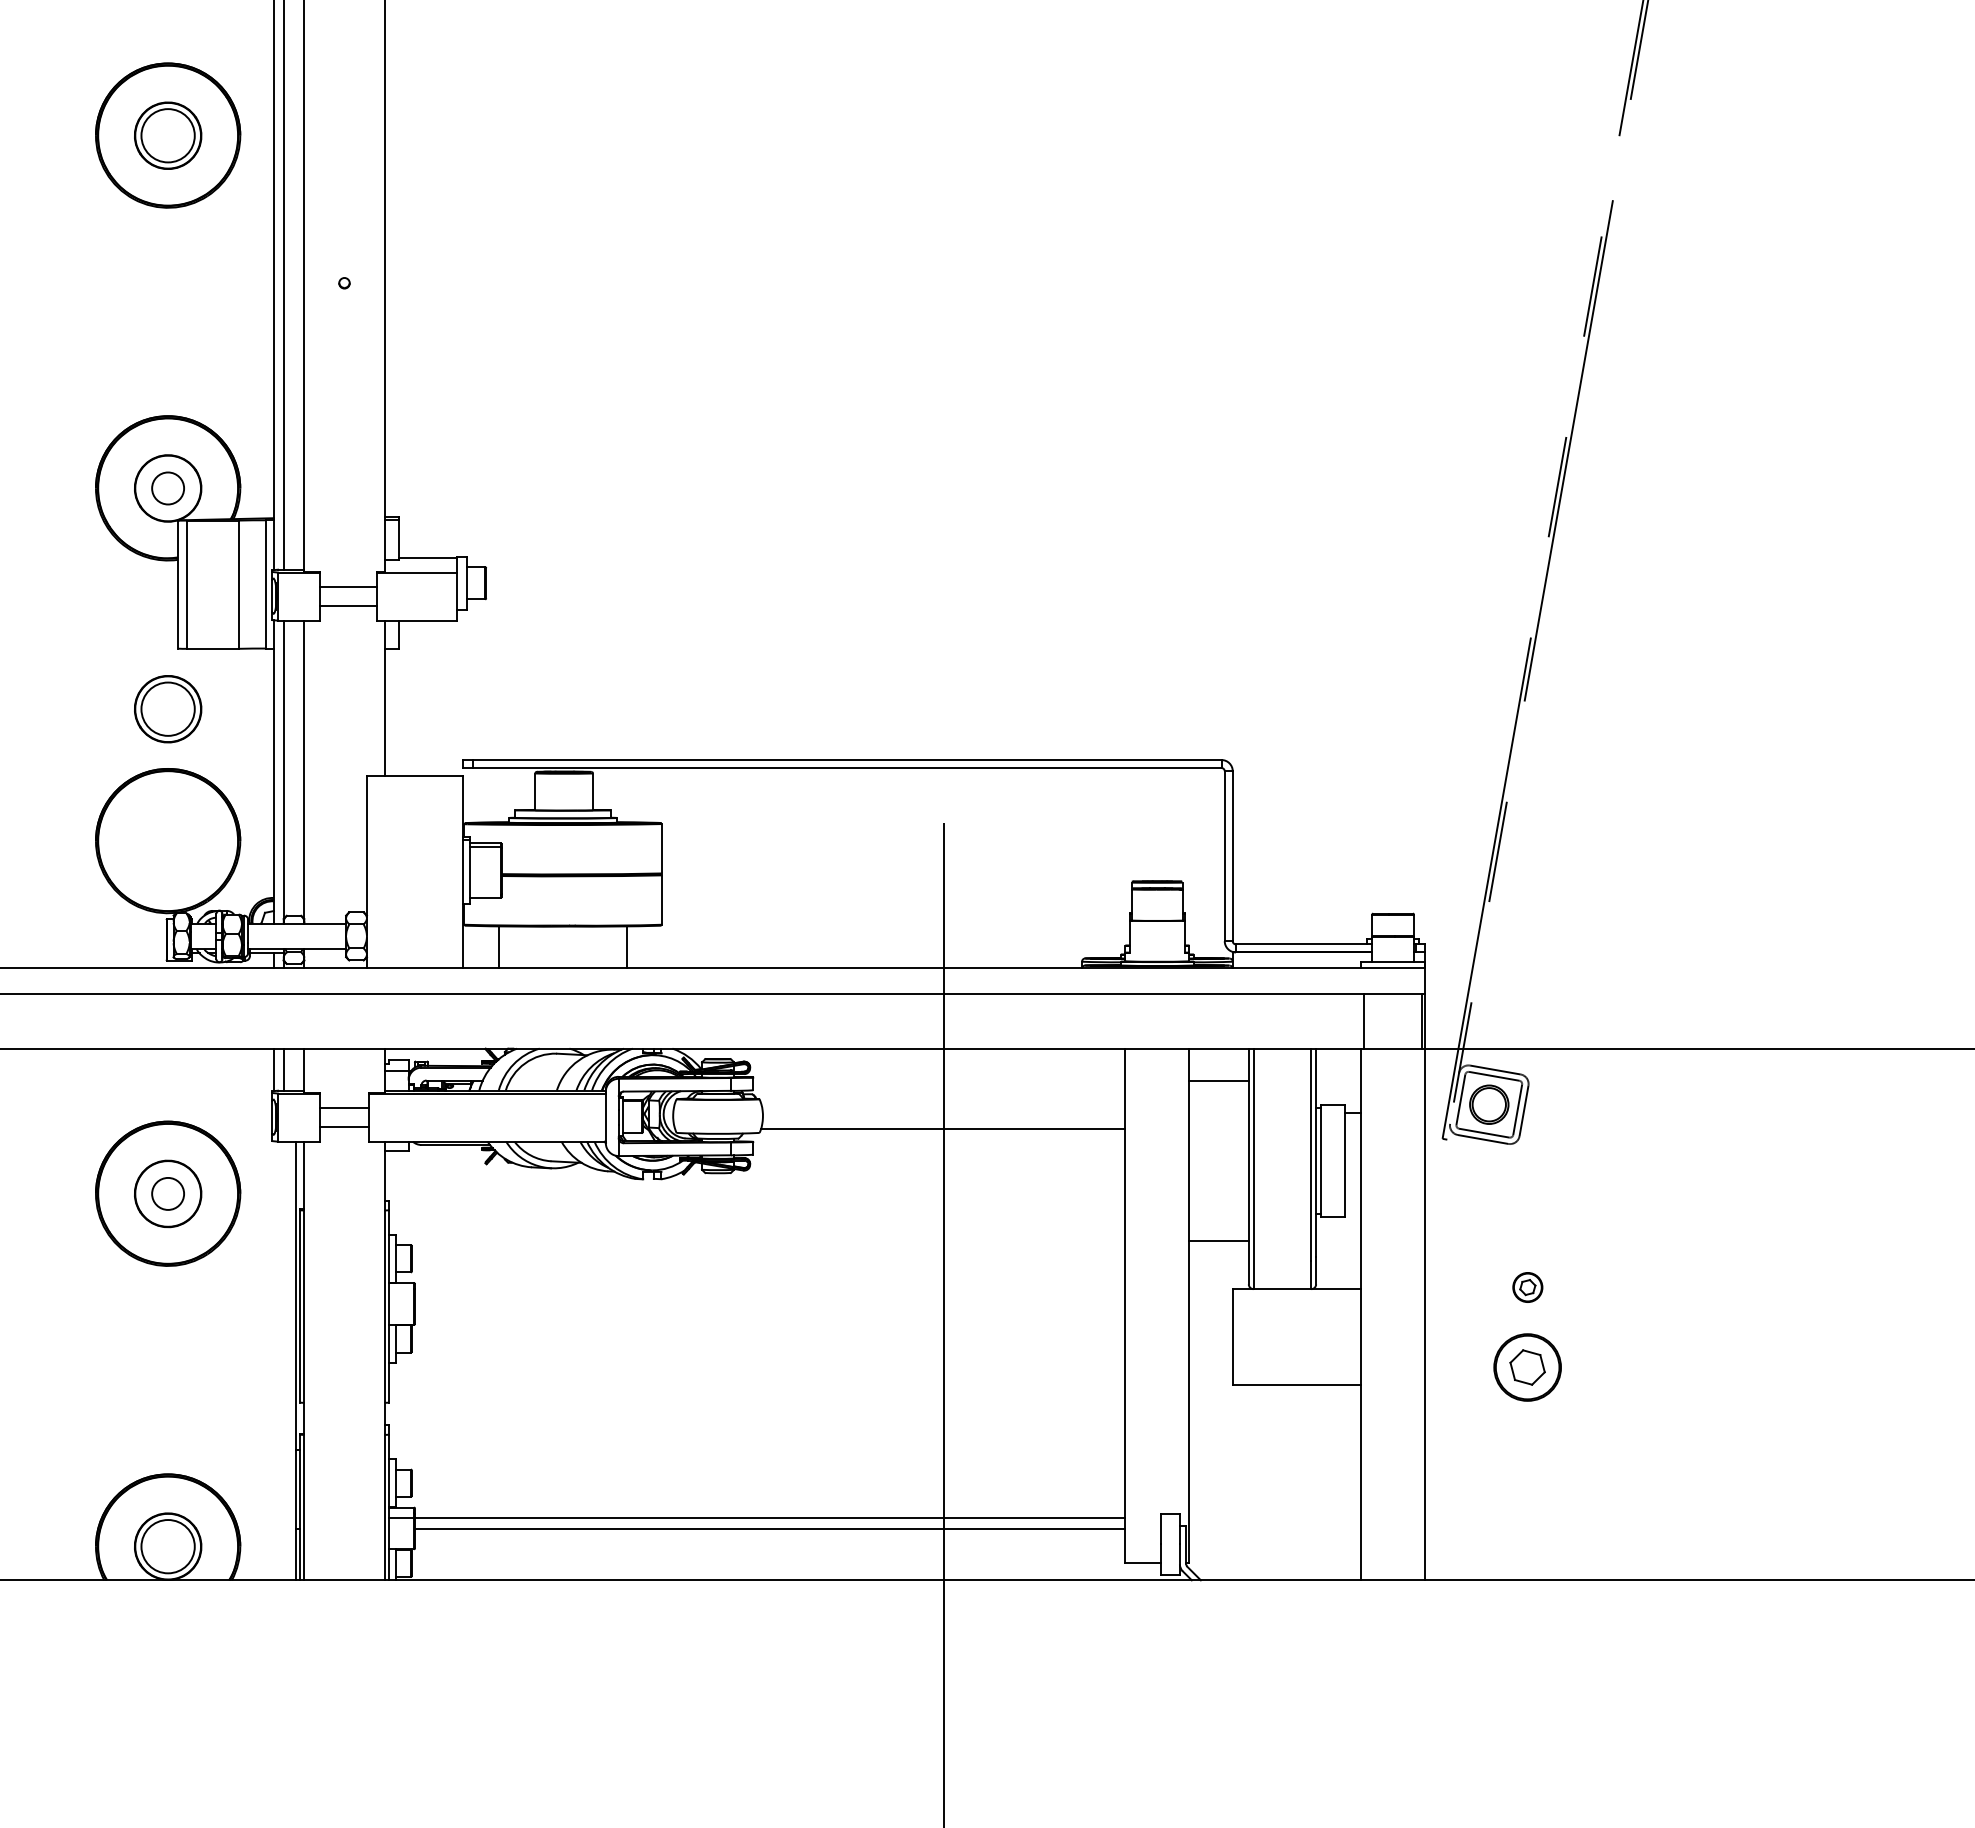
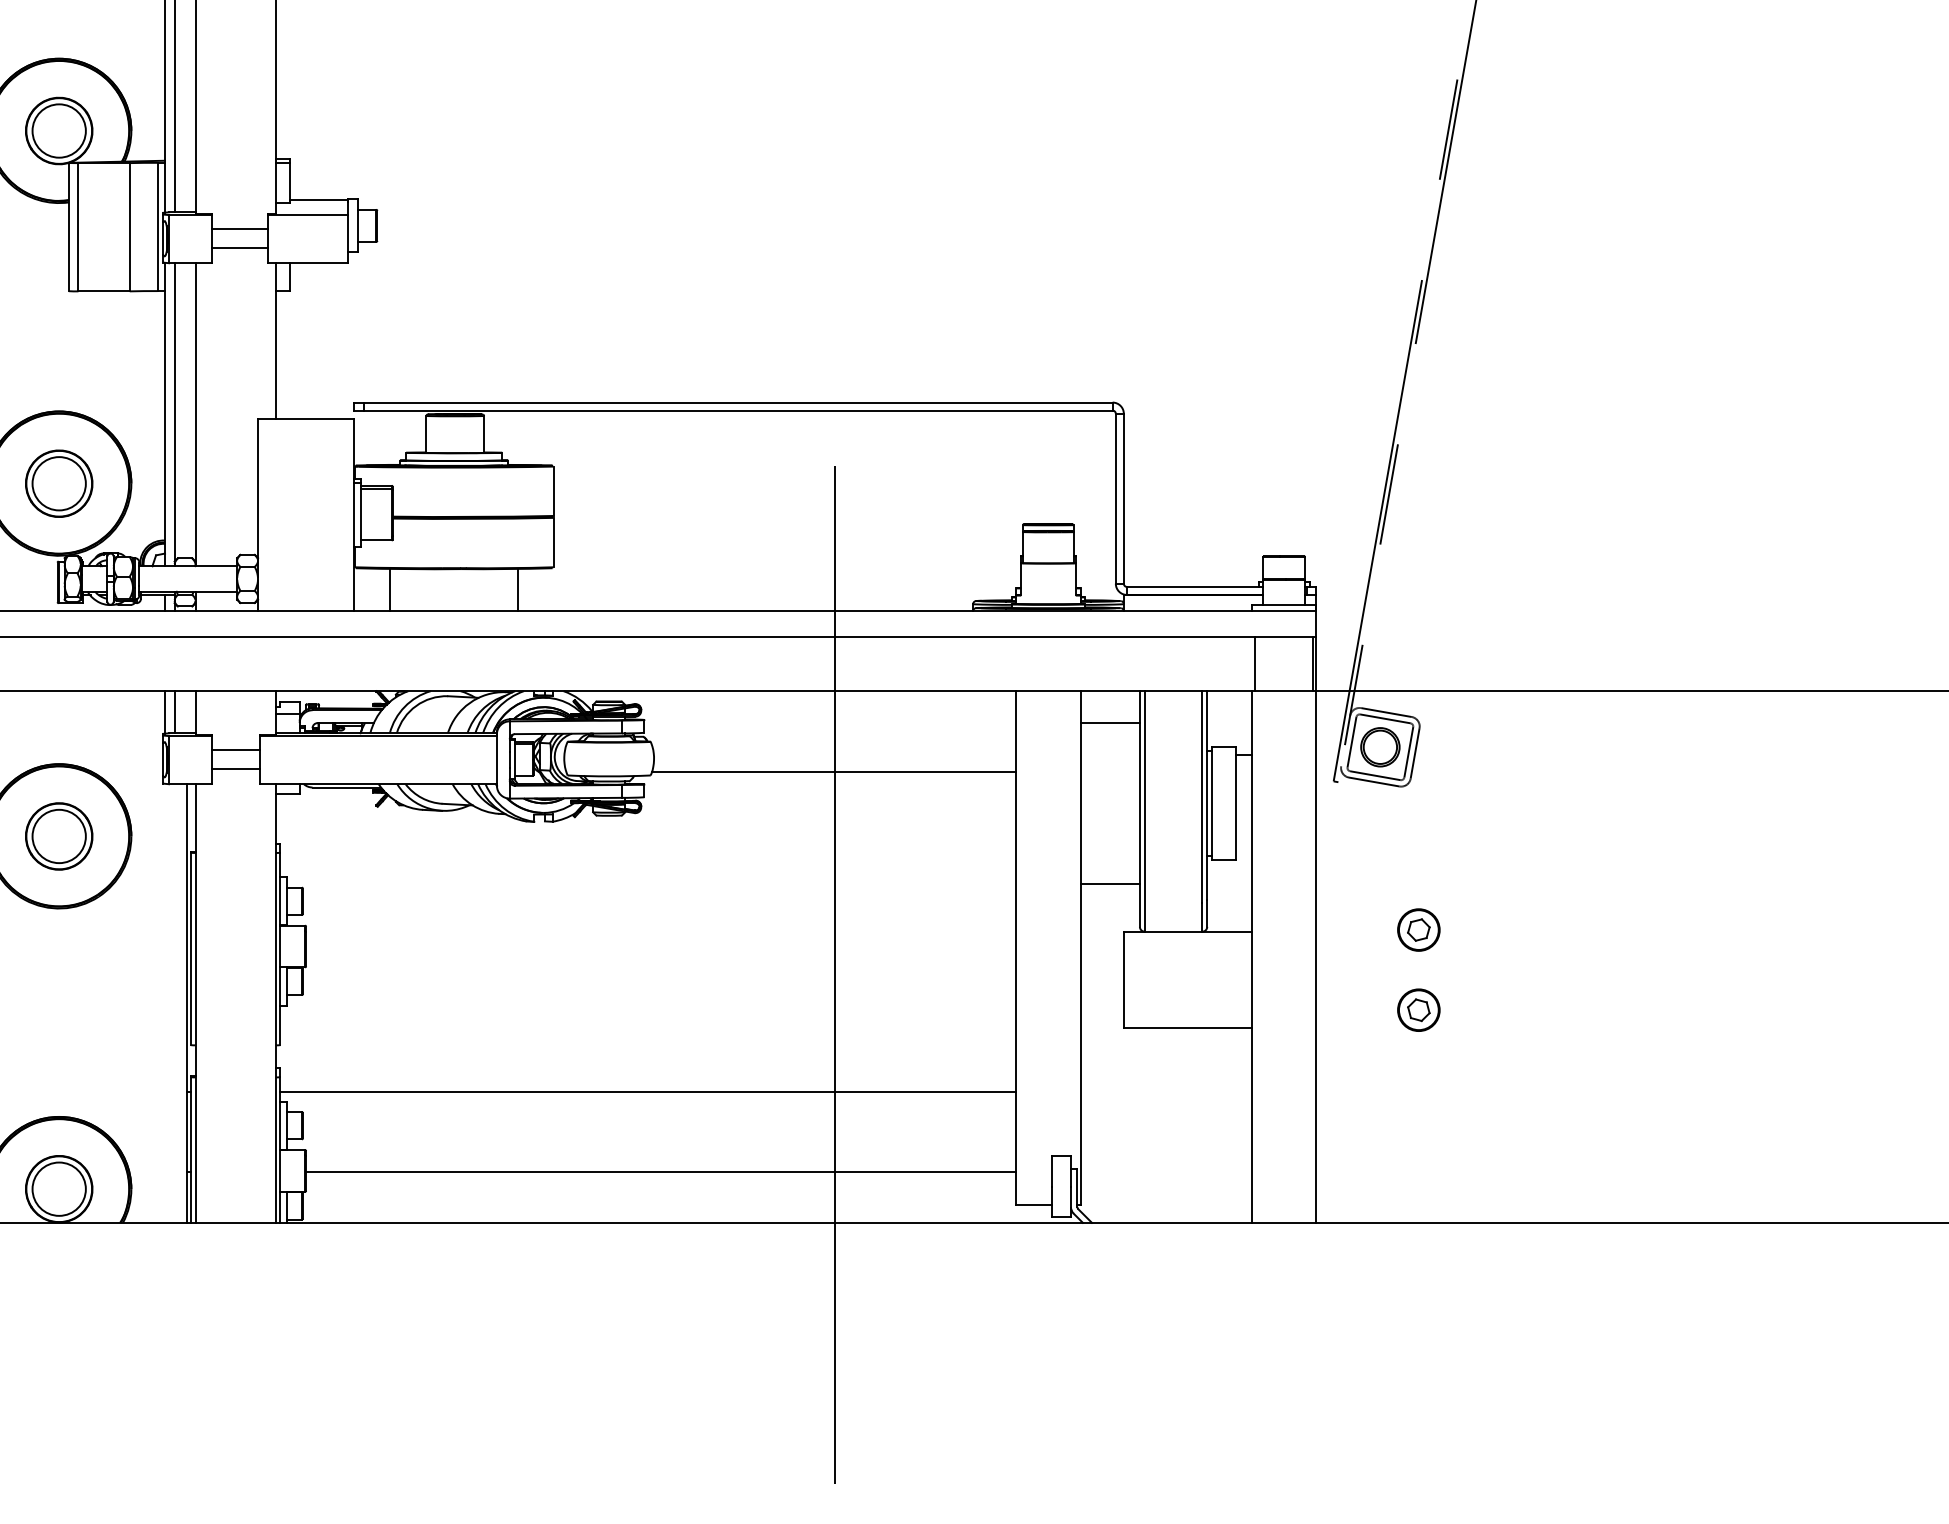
circle: (167, 488) -> (58, 131), size x1.67
part: (168, 709) -> (59, 484), moved
circle: (167, 1193) -> (58, 836), size x1.67
part: (1527, 1287) -> (1418, 930), size x1.43
part: (1527, 1367) -> (1418, 1010), size x0.62
line: (757, 1517) -> (648, 1092), moved

